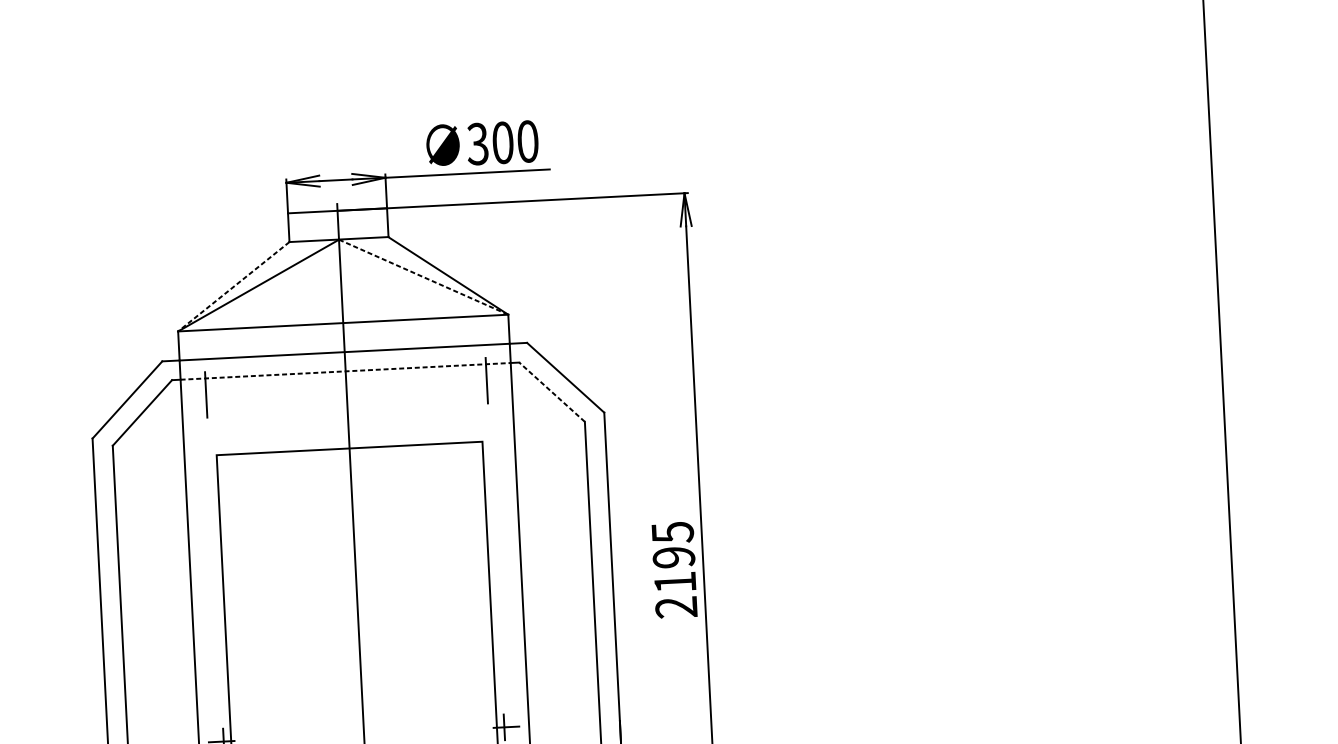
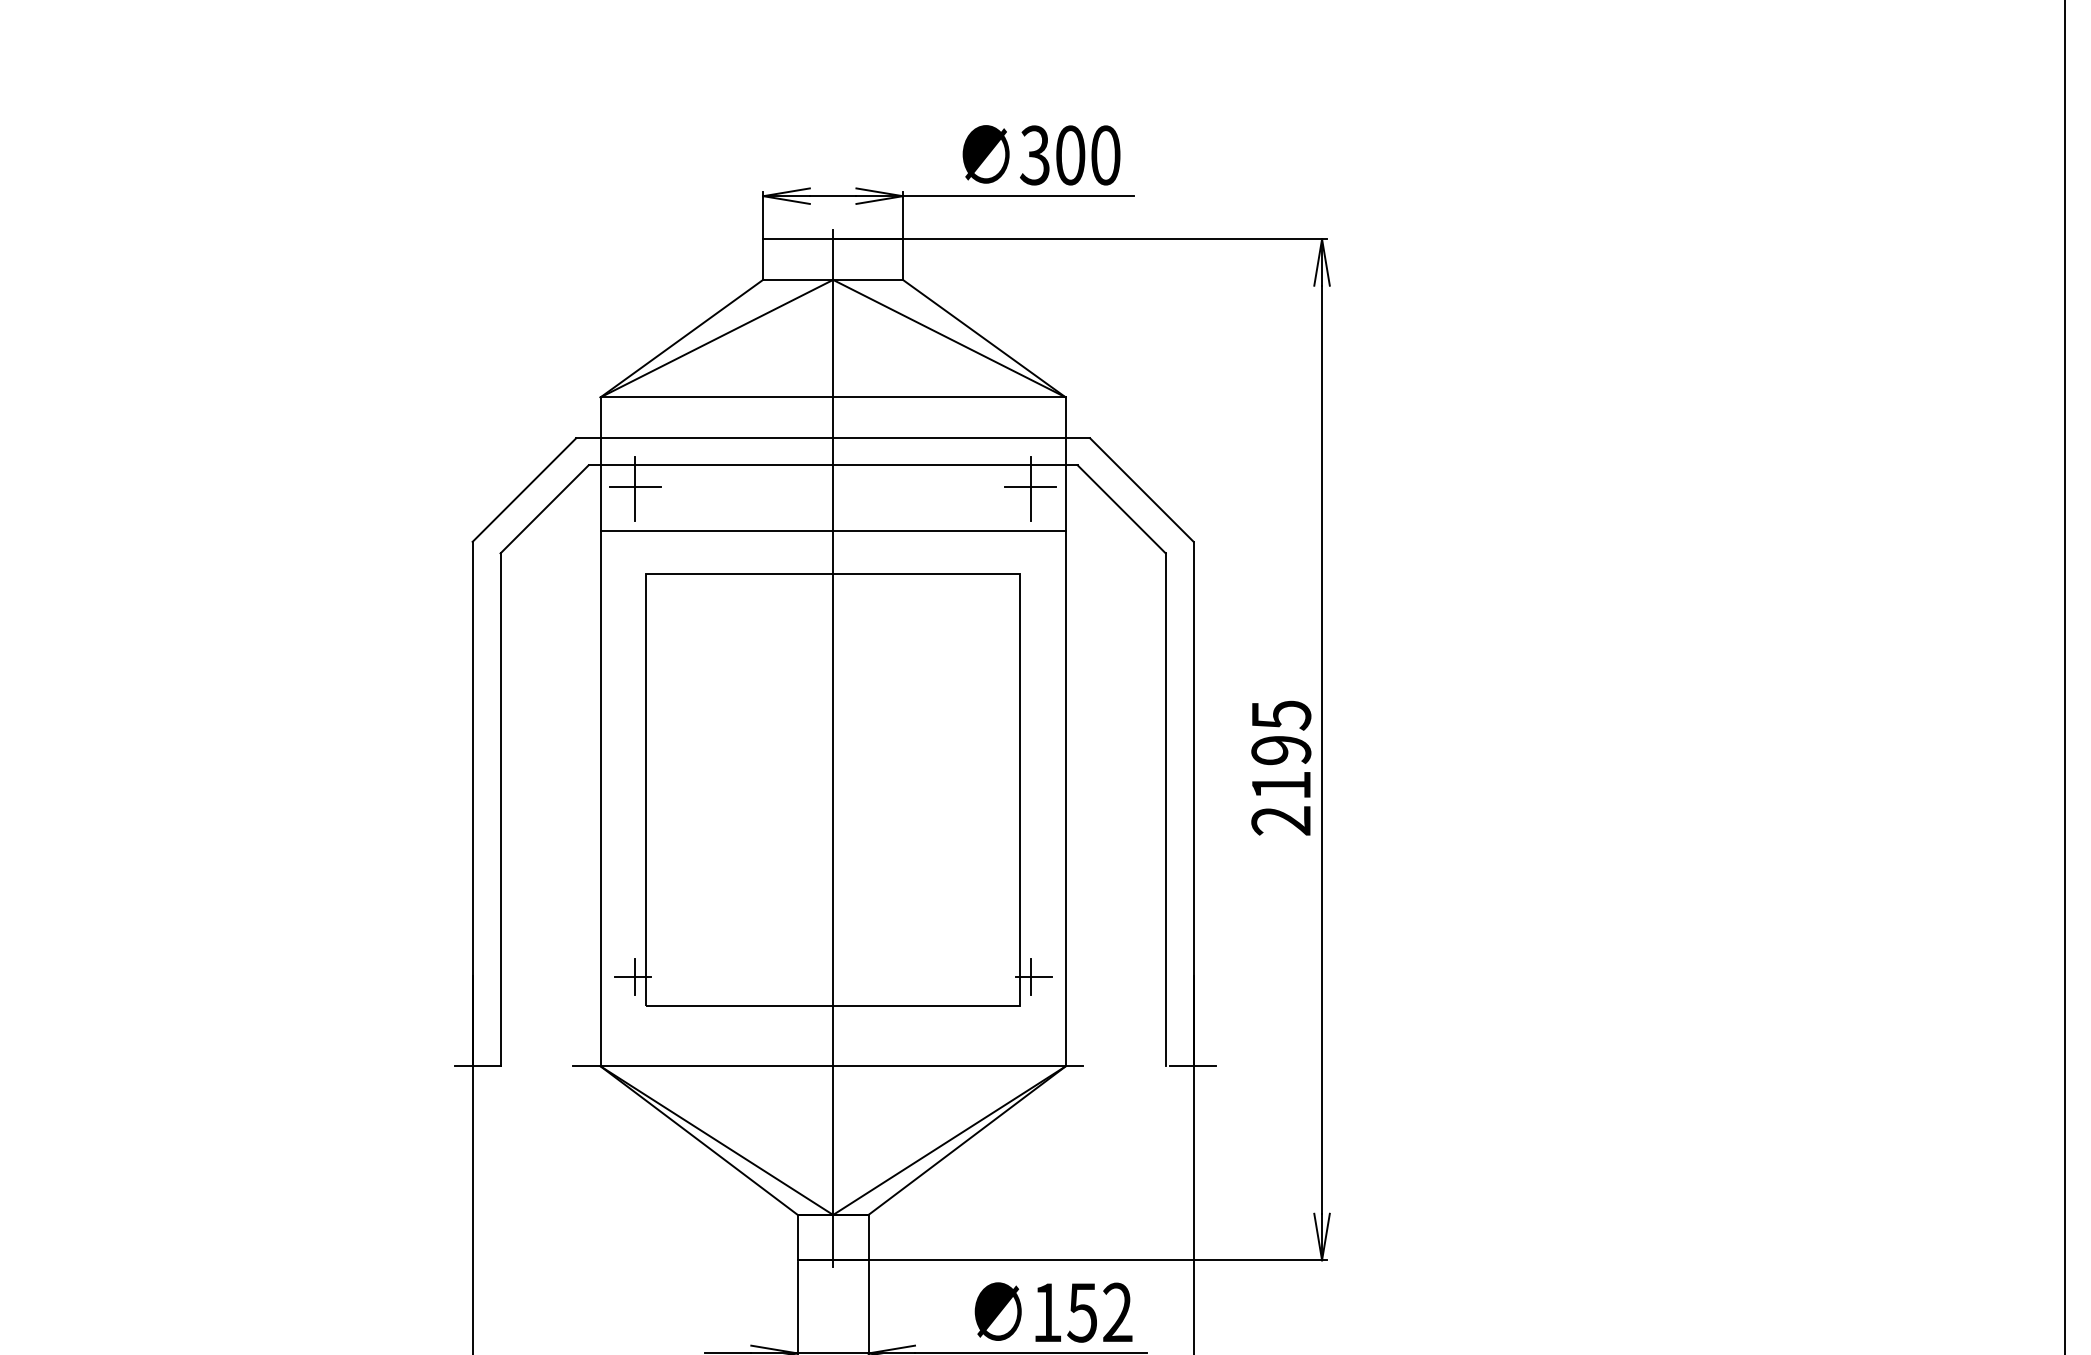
line: (423, 277) -> (949, 338), dashed -> solid
line: (233, 286) -> (681, 338), dashed -> solid
line: (345, 371) -> (833, 465), dashed -> solid
line: (486, 379) -> (1030, 486), added
line: (551, 392) -> (1121, 509), dashed -> solid
line: (206, 393) -> (635, 486), added
line: (347, 418) -> (832, 531), added

